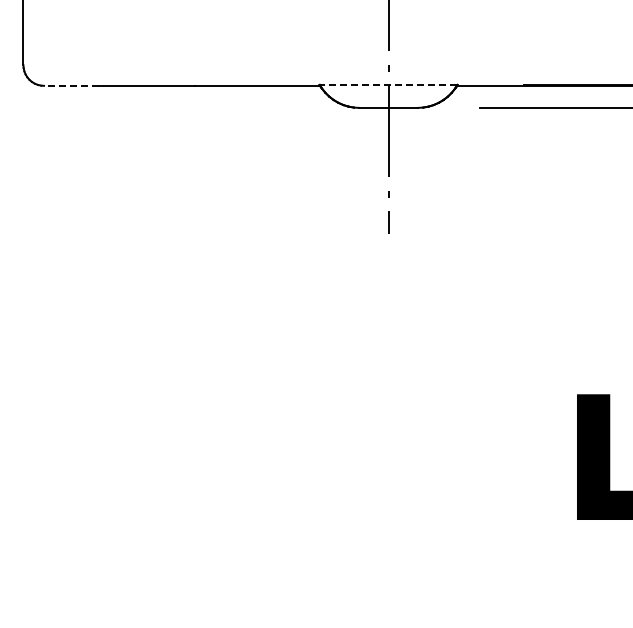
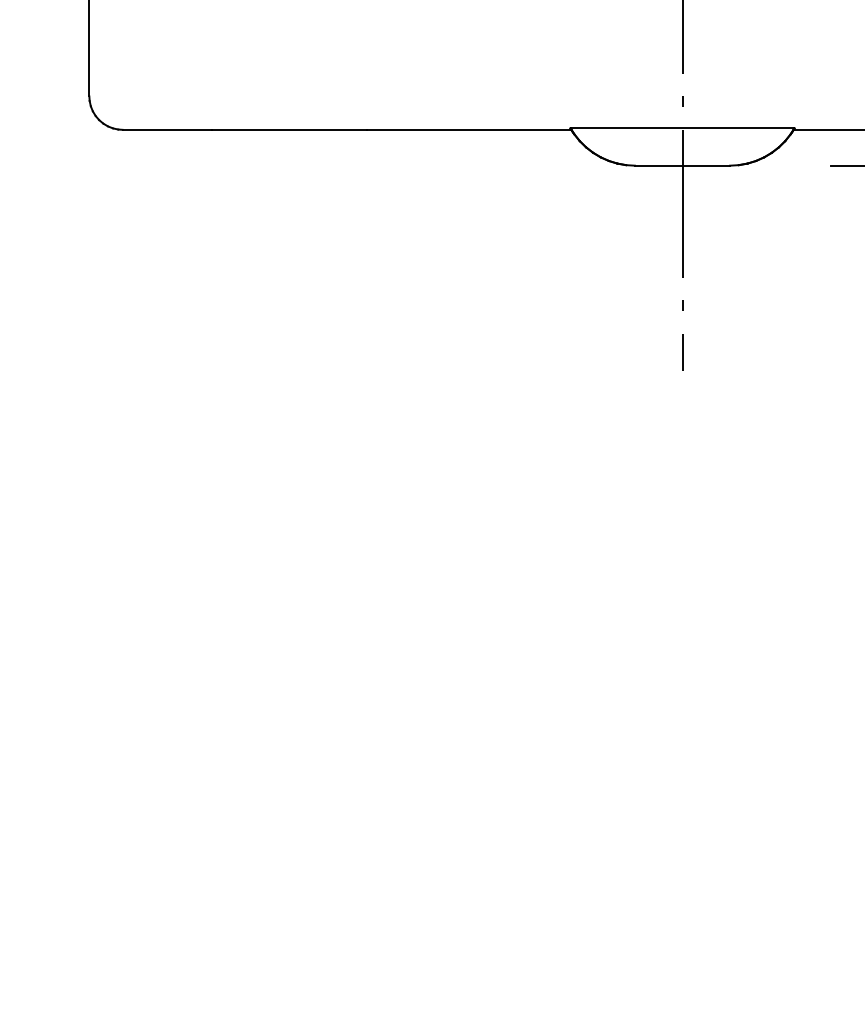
line: (388, 84) -> (682, 127), dashed -> solid
line: (70, 85) -> (165, 129), dashed -> solid

